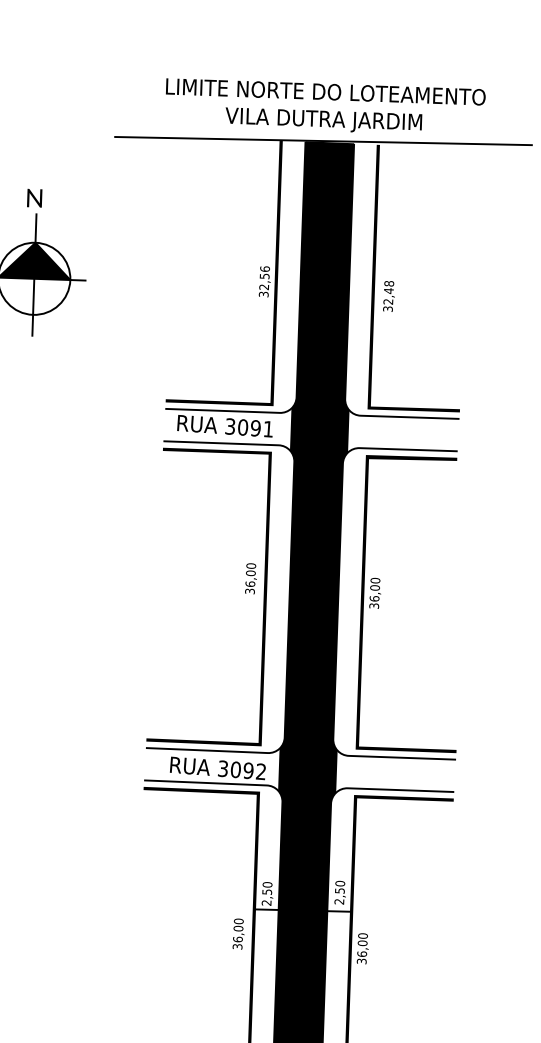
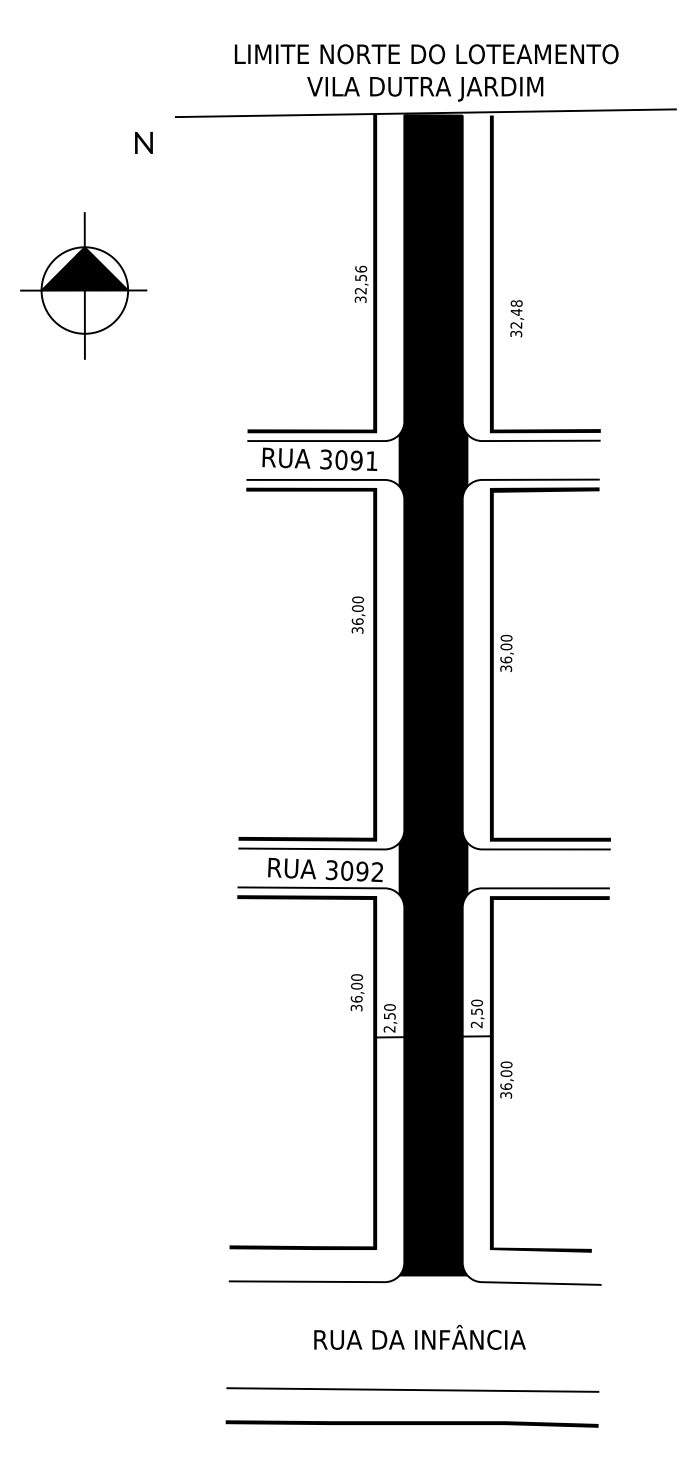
text: (34, 197) -> (143, 142), moved
text: (389, 296) -> (517, 318), moved
text: (251, 578) -> (358, 614), moved
text: (238, 933) -> (357, 992), moved

